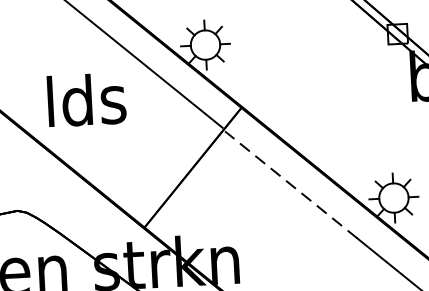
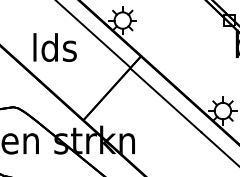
line: (289, 184) -> (165, 100), dashed -> solid

